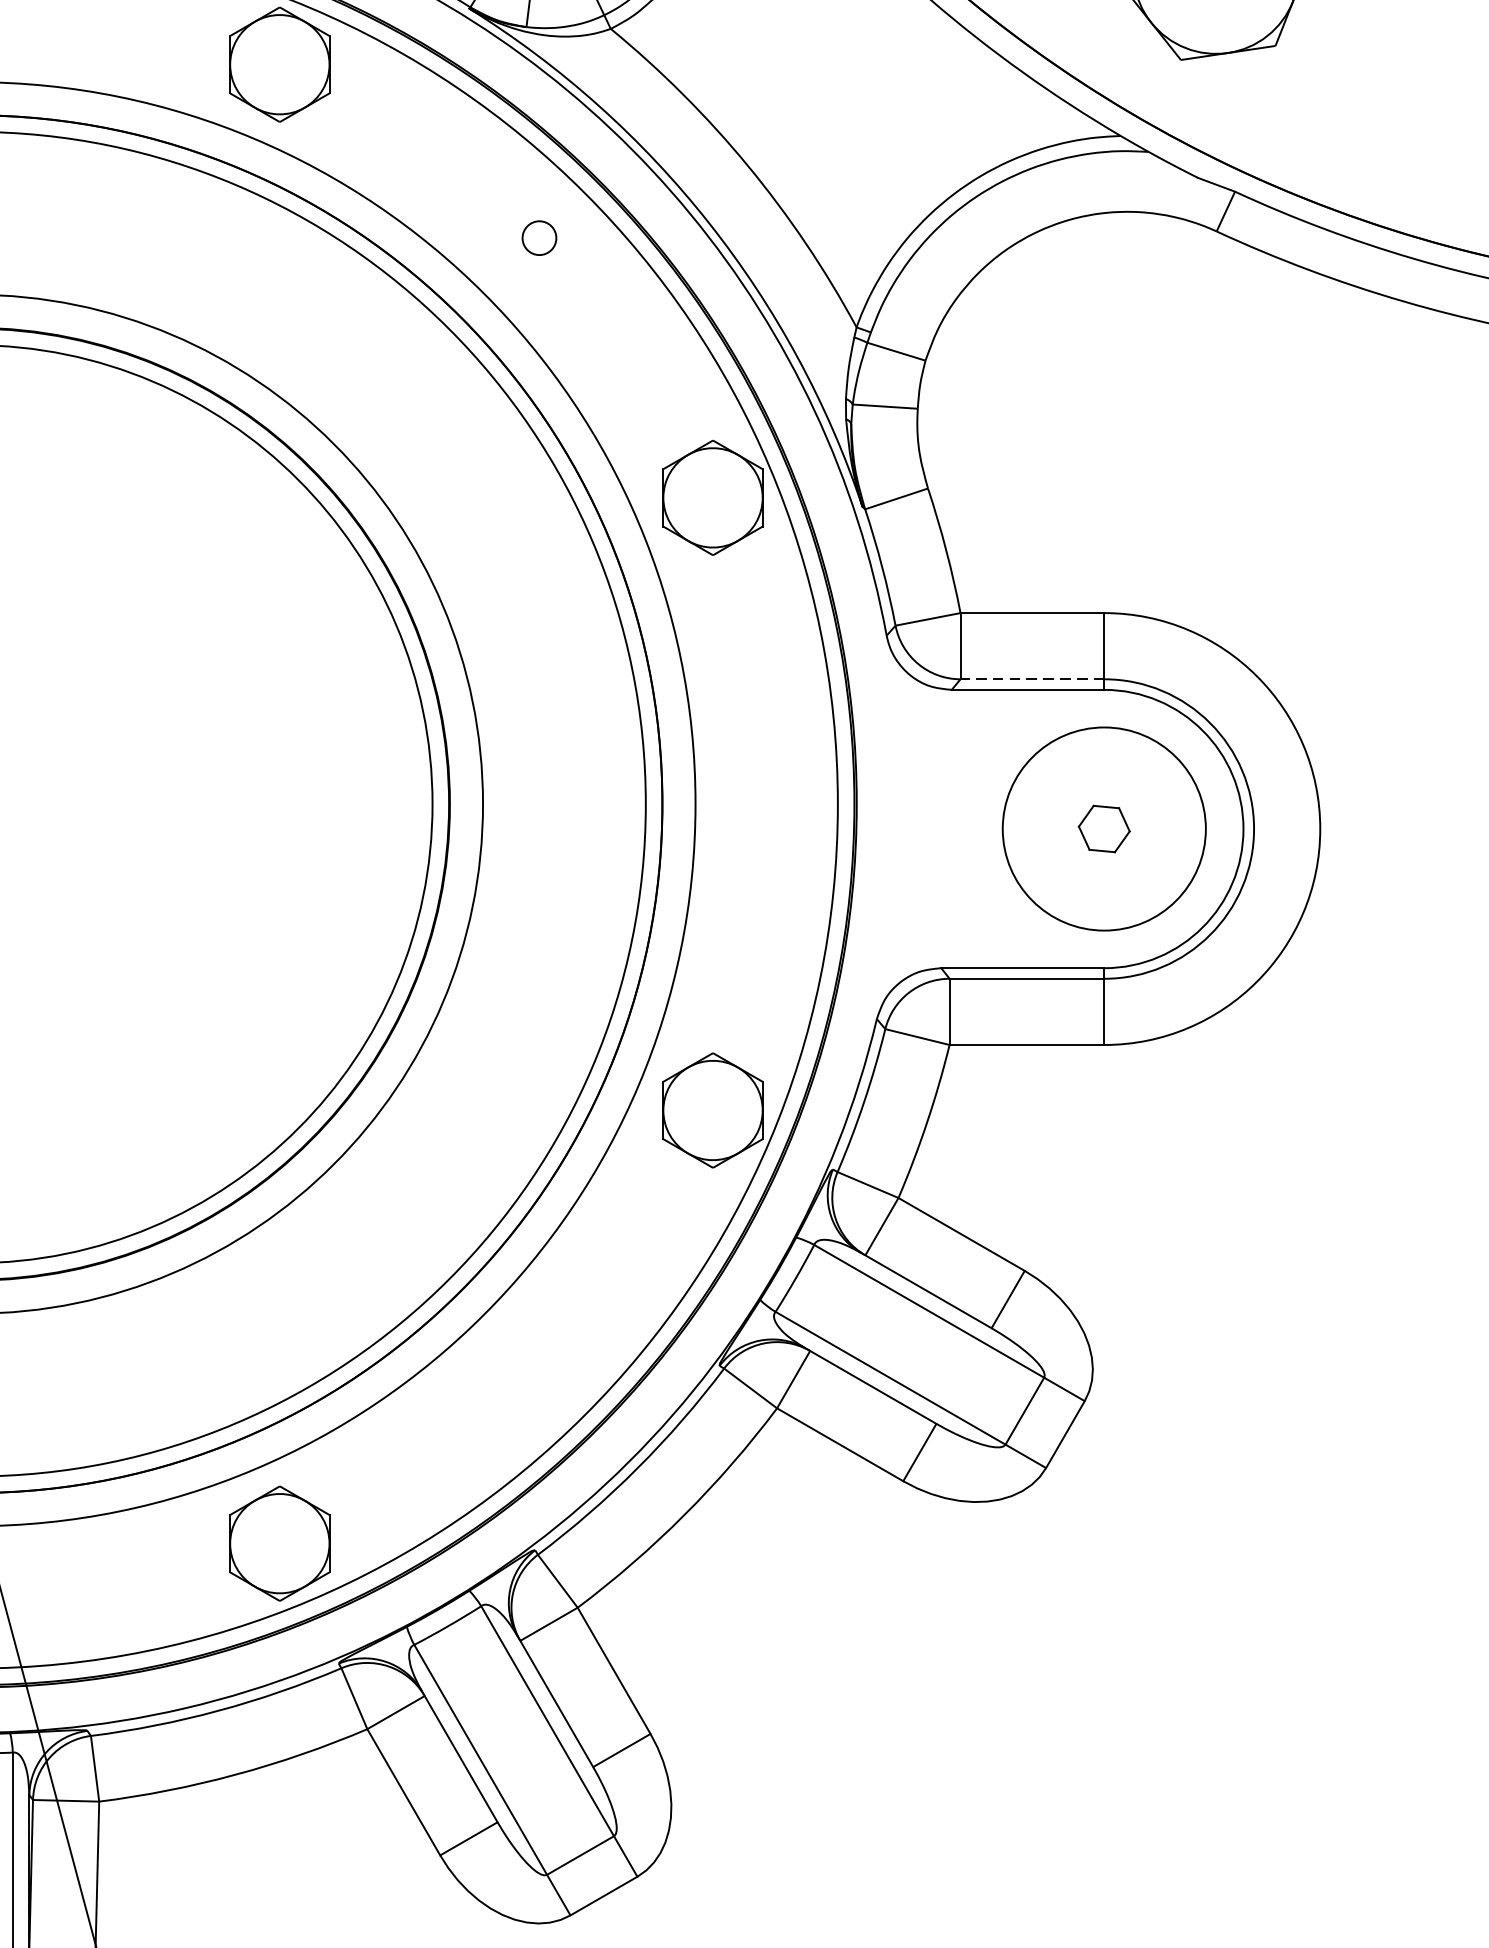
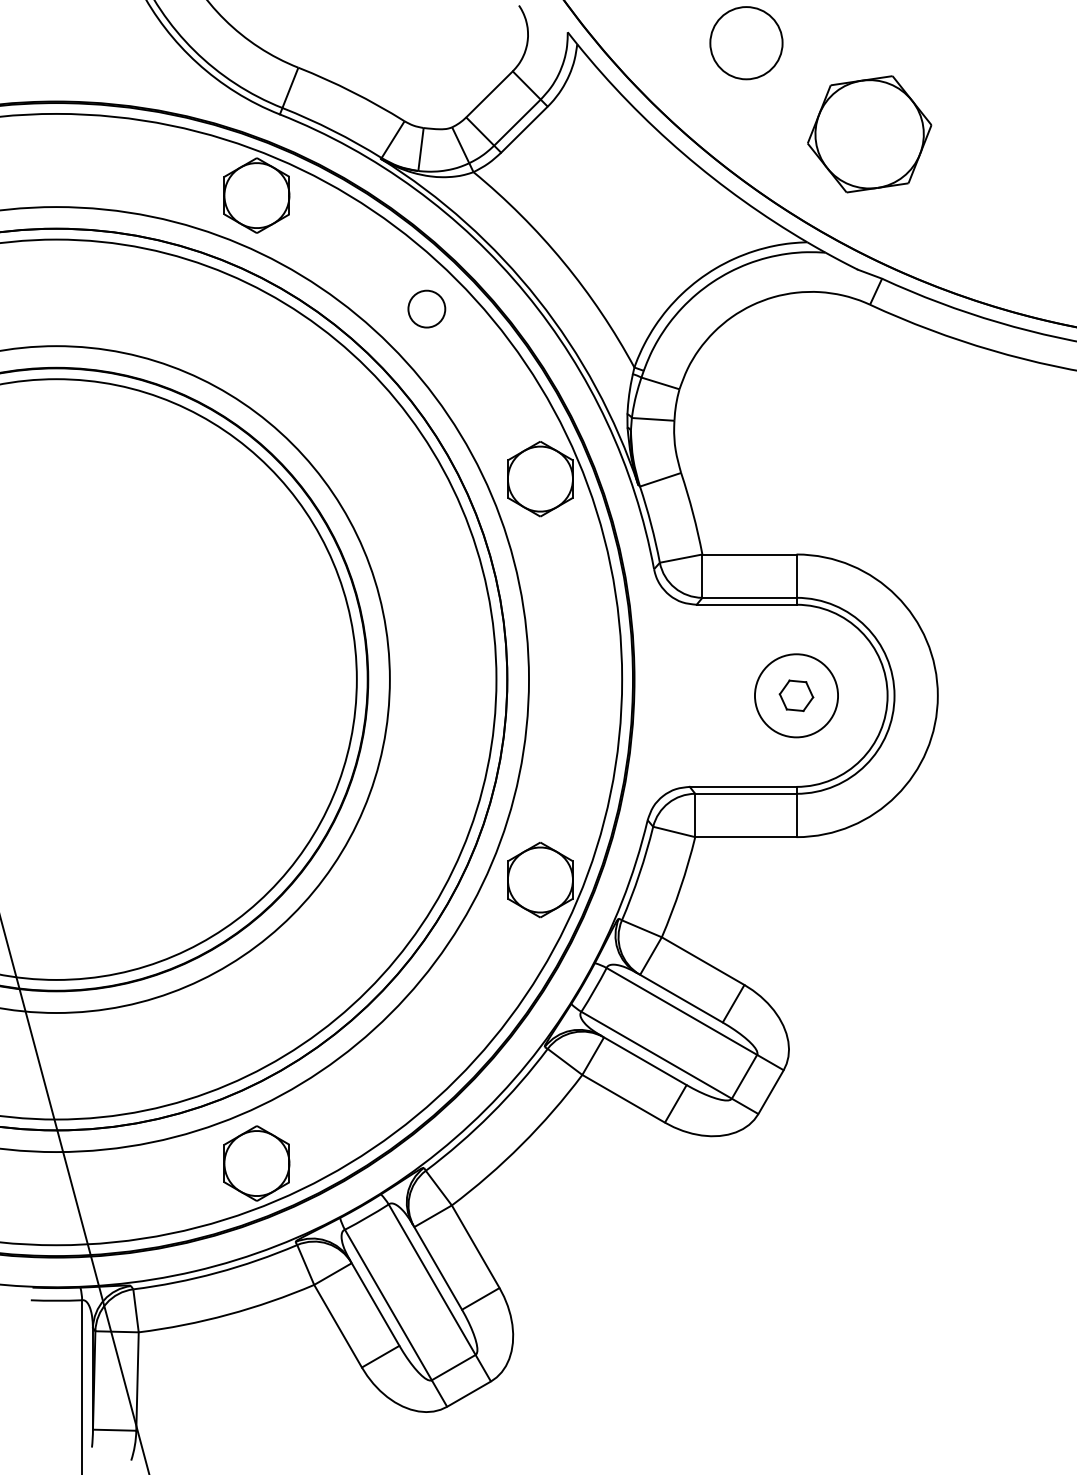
circle: (538, 237) -> (426, 308), size x1.67
line: (1030, 678) -> (748, 597), dashed -> solid
circle: (1104, 828) -> (796, 695), size x0.62

